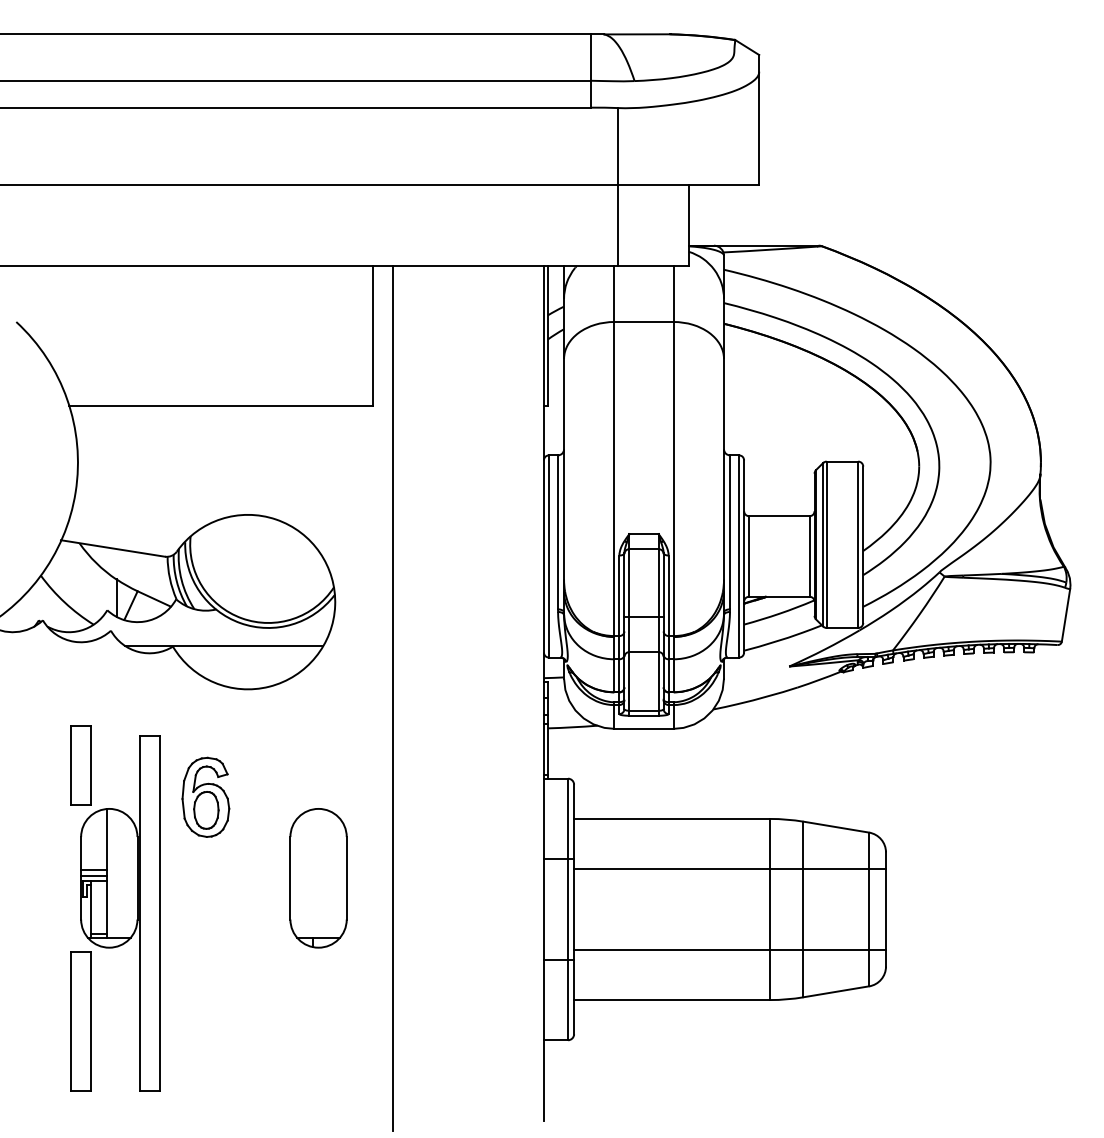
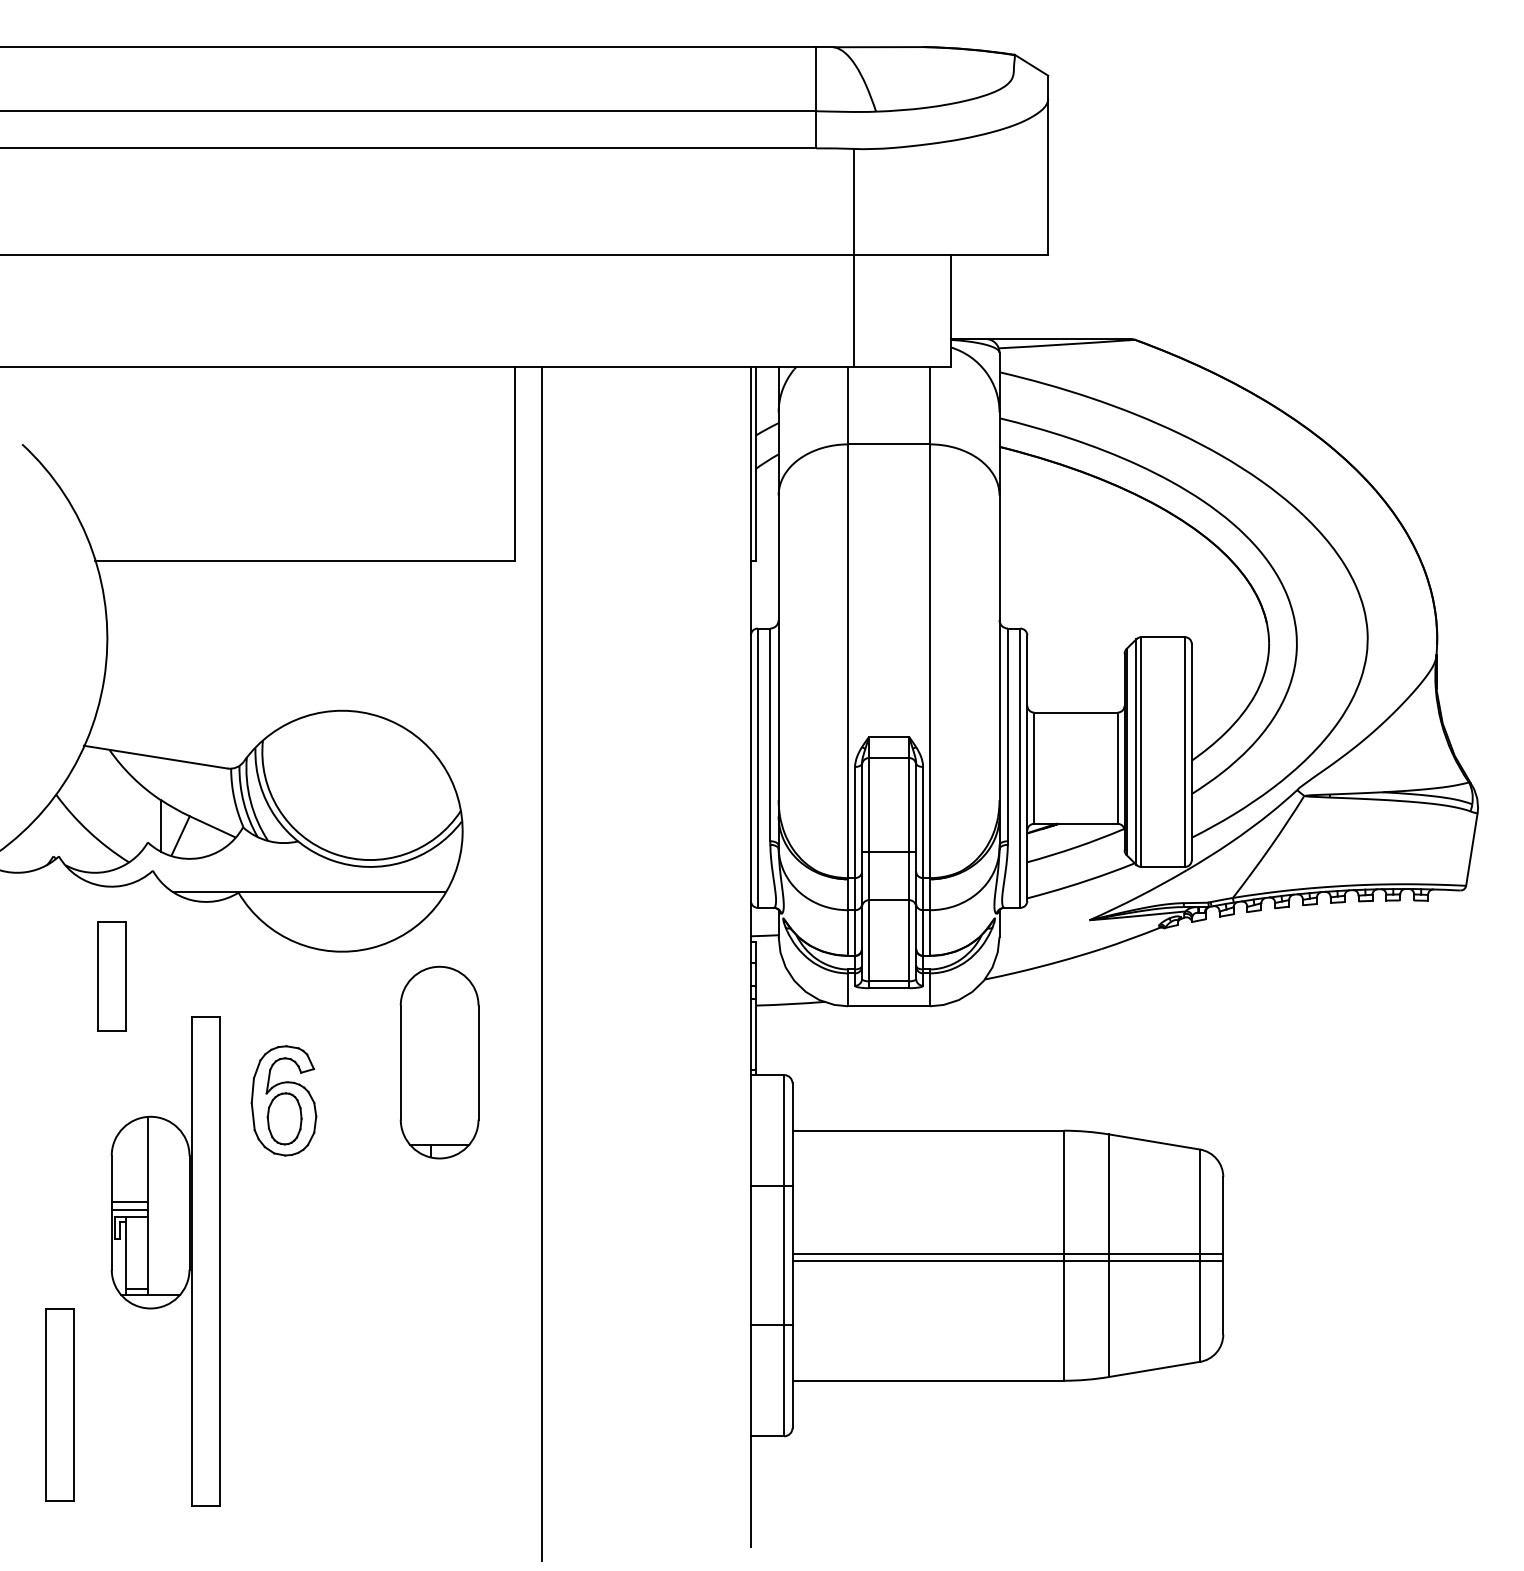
part: (80, 765) -> (111, 976), moved
line: (729, 869) -> (1007, 1254), moved
part: (318, 878) -> (439, 1062), moved
line: (729, 949) -> (1007, 1261), moved
part: (80, 1020) -> (59, 1404), moved

